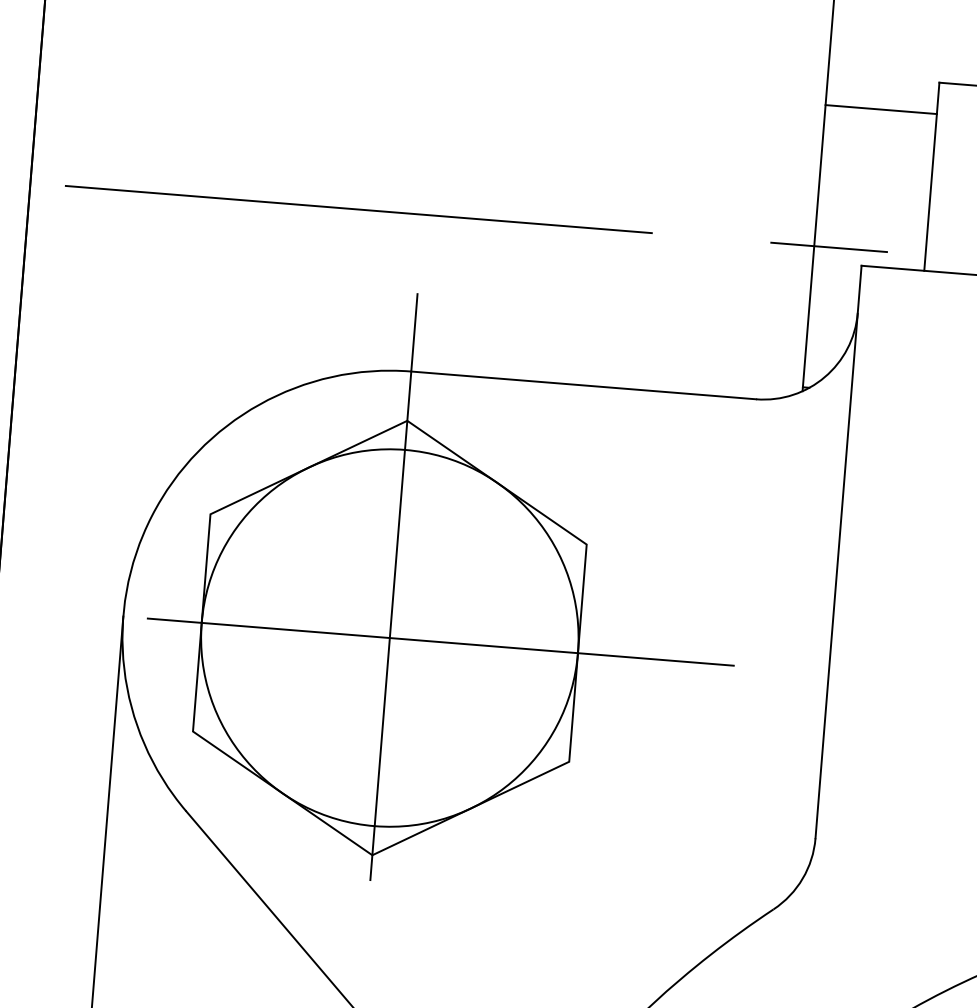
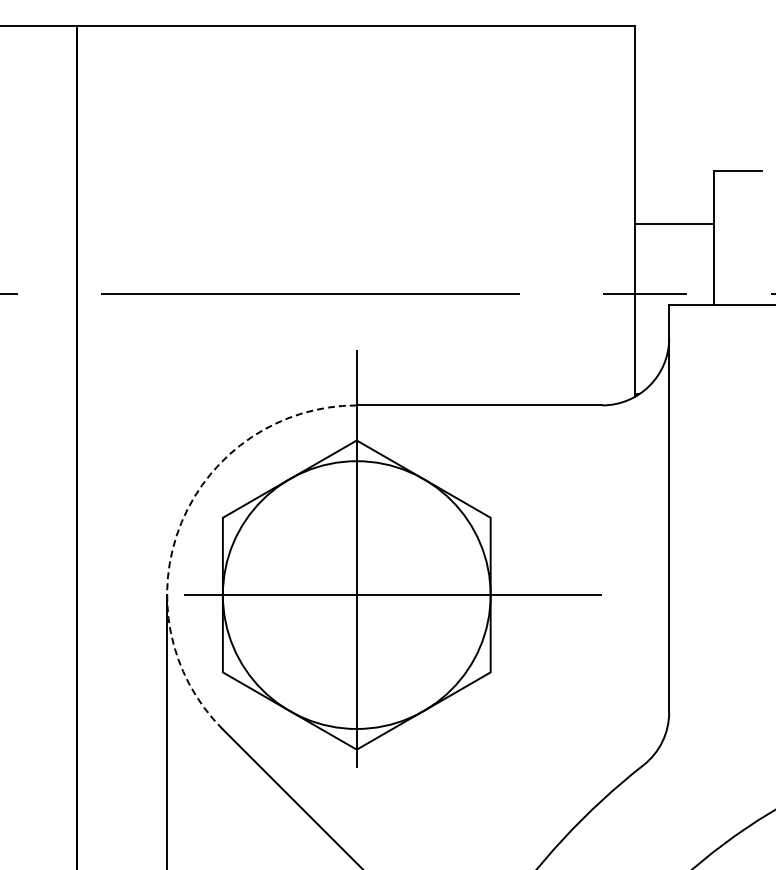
line: (880, 109) -> (673, 224), moved
arc: (151, 516) -> (181, 522), solid -> dashed

